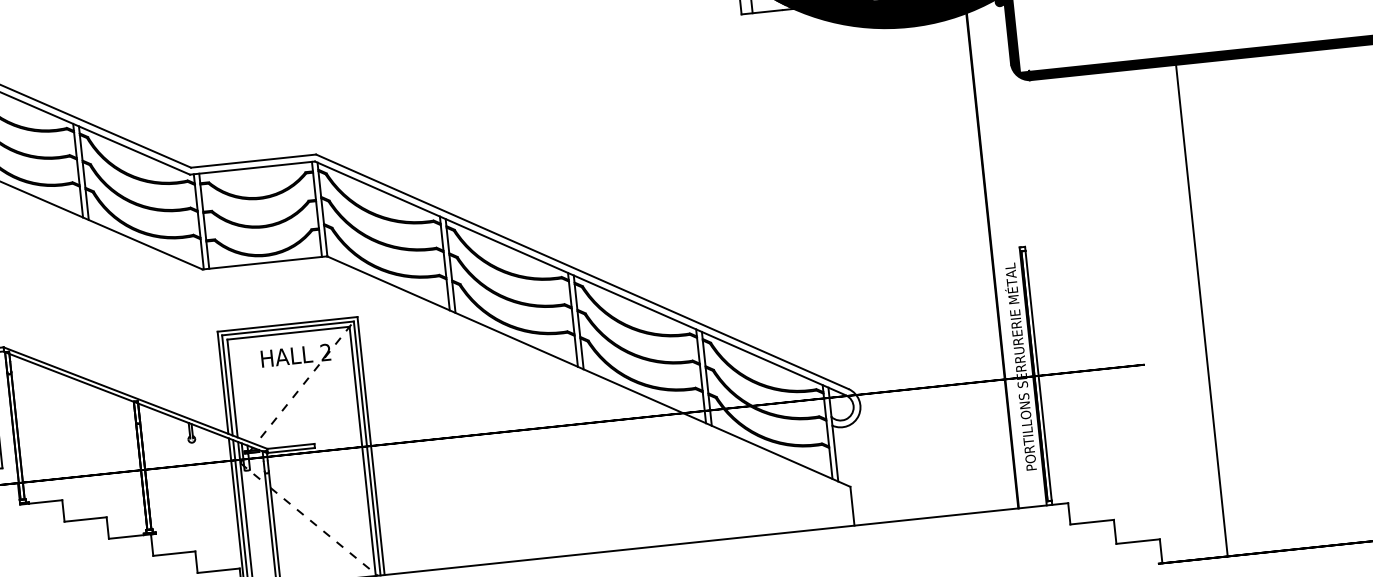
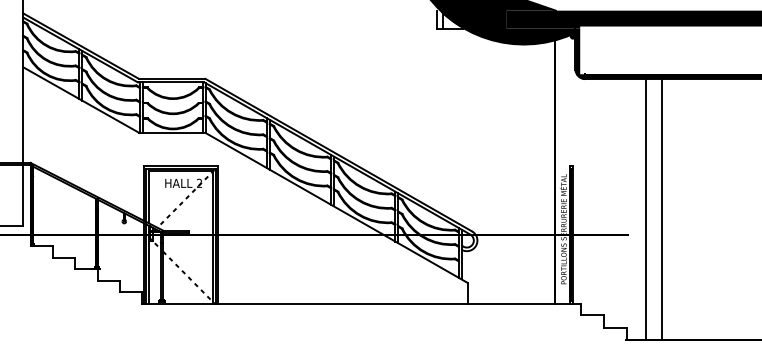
line: (1170, 313) -> (645, 209), added

